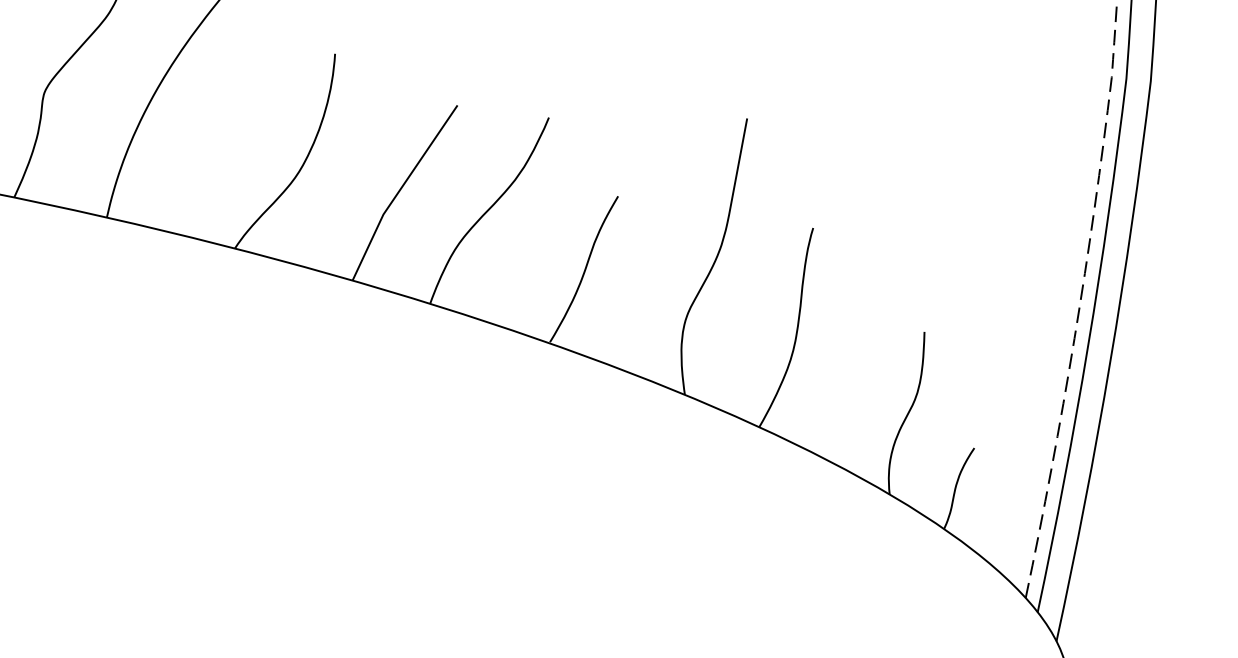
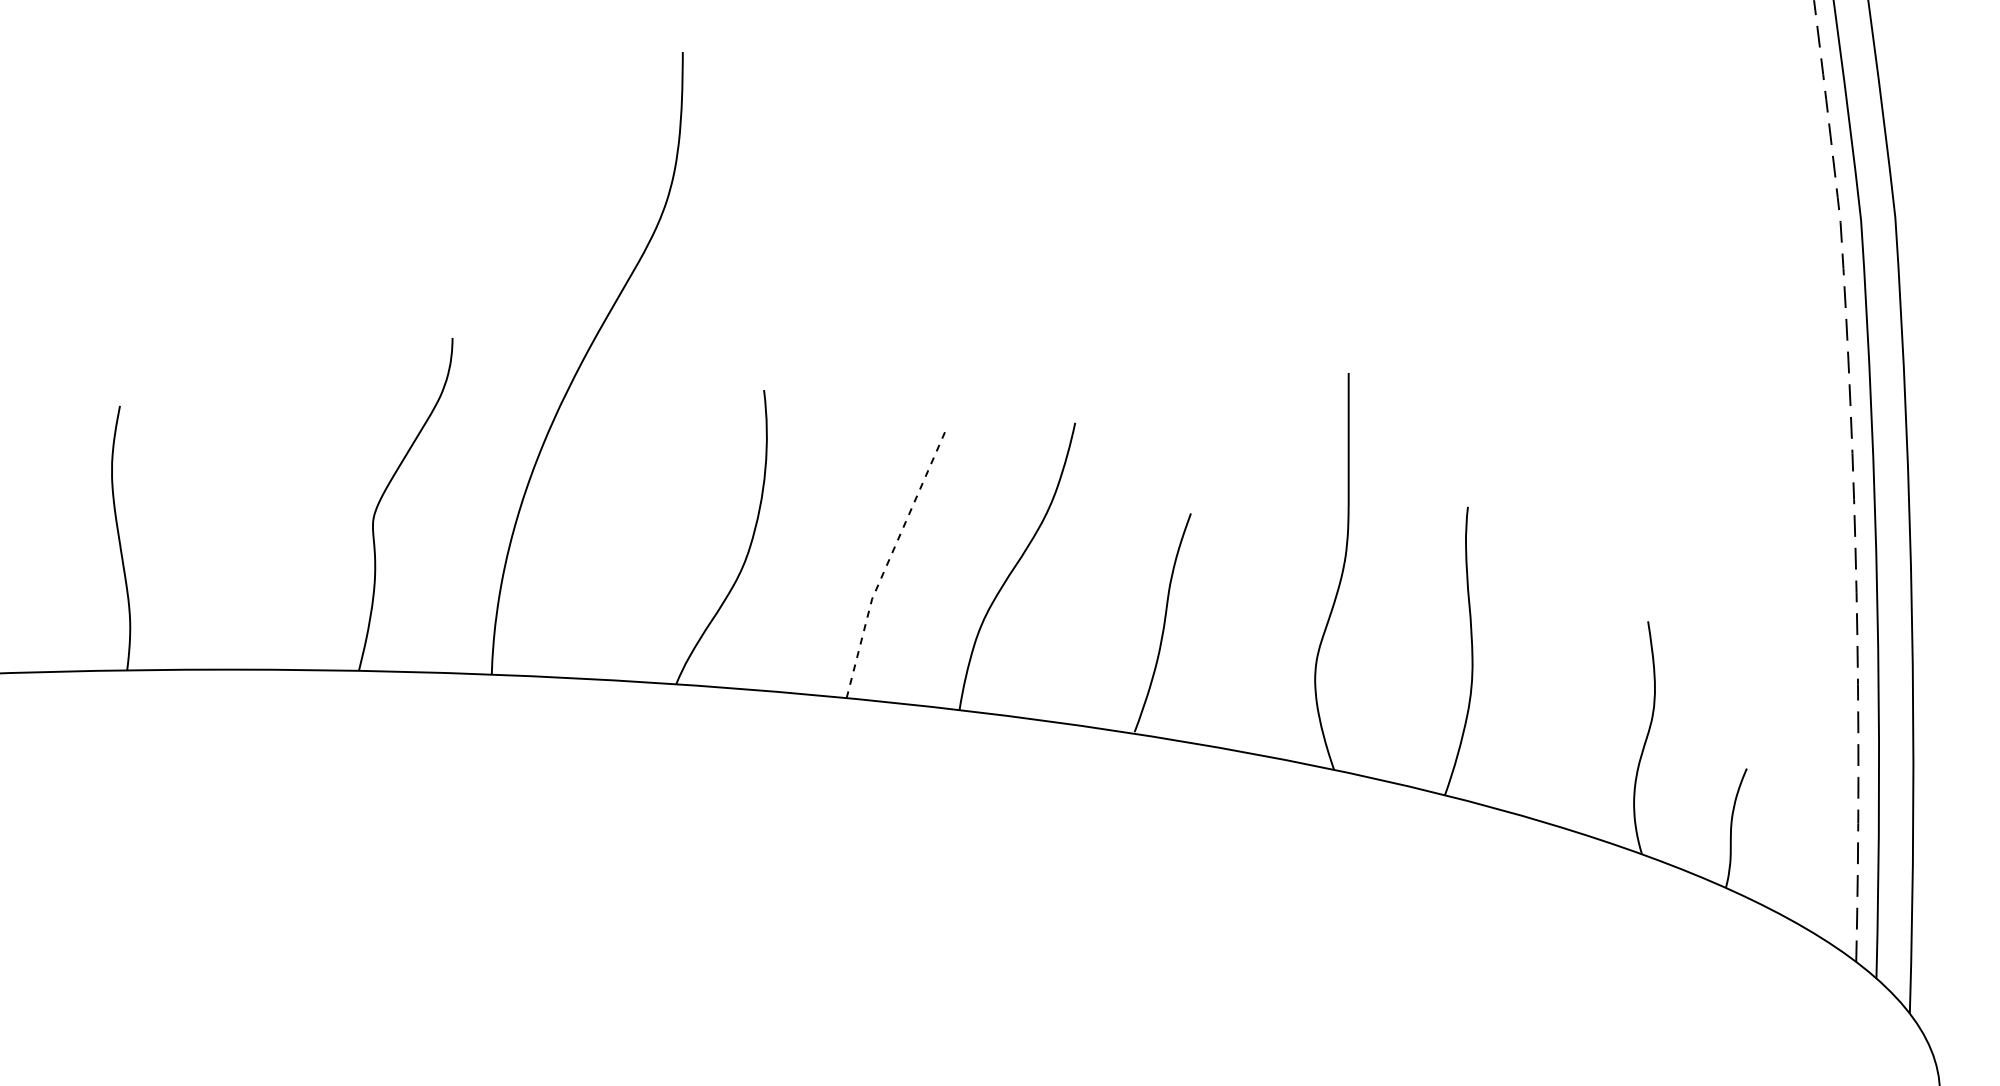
line: (400, 189) -> (888, 560), solid -> dashed

